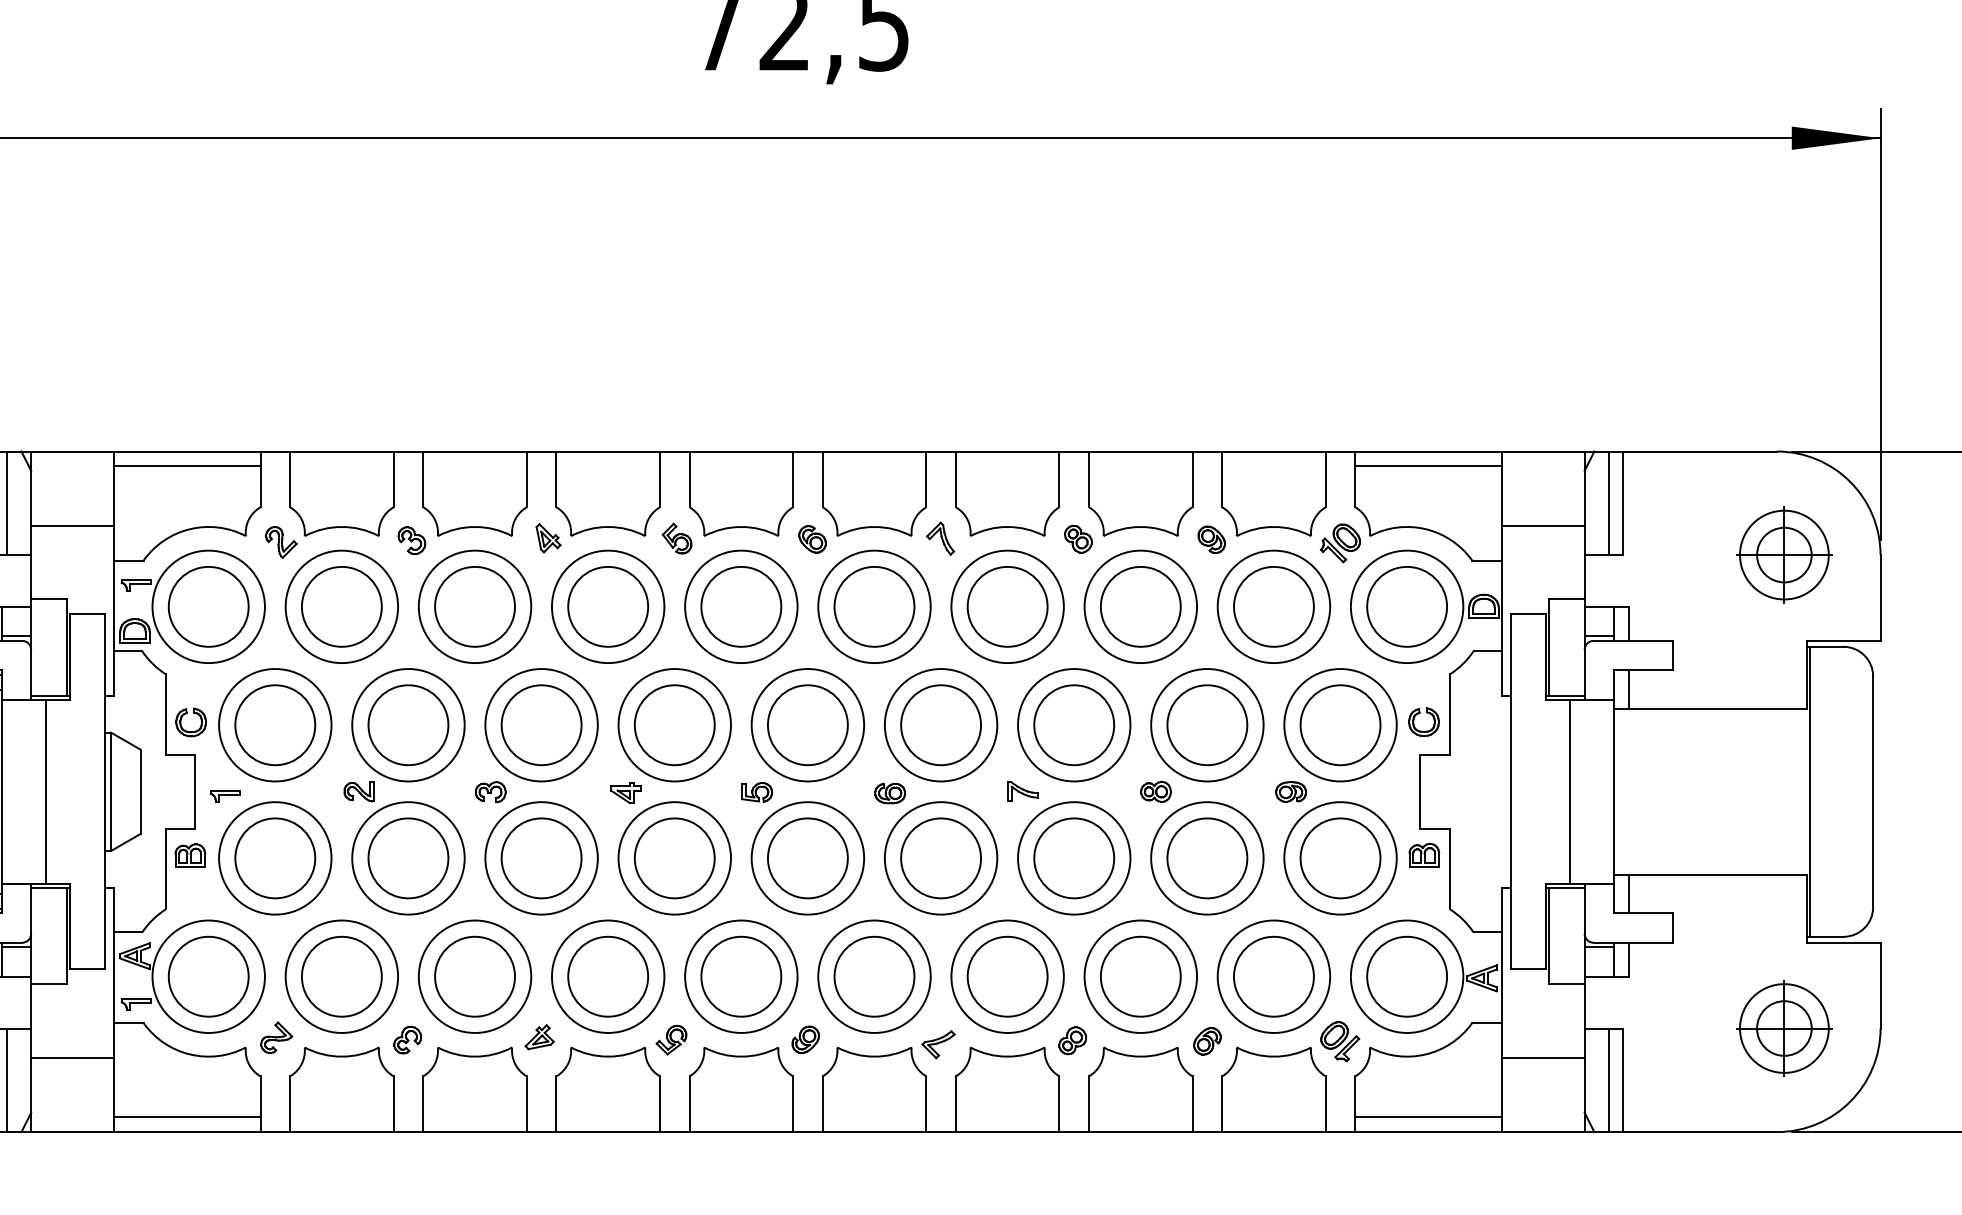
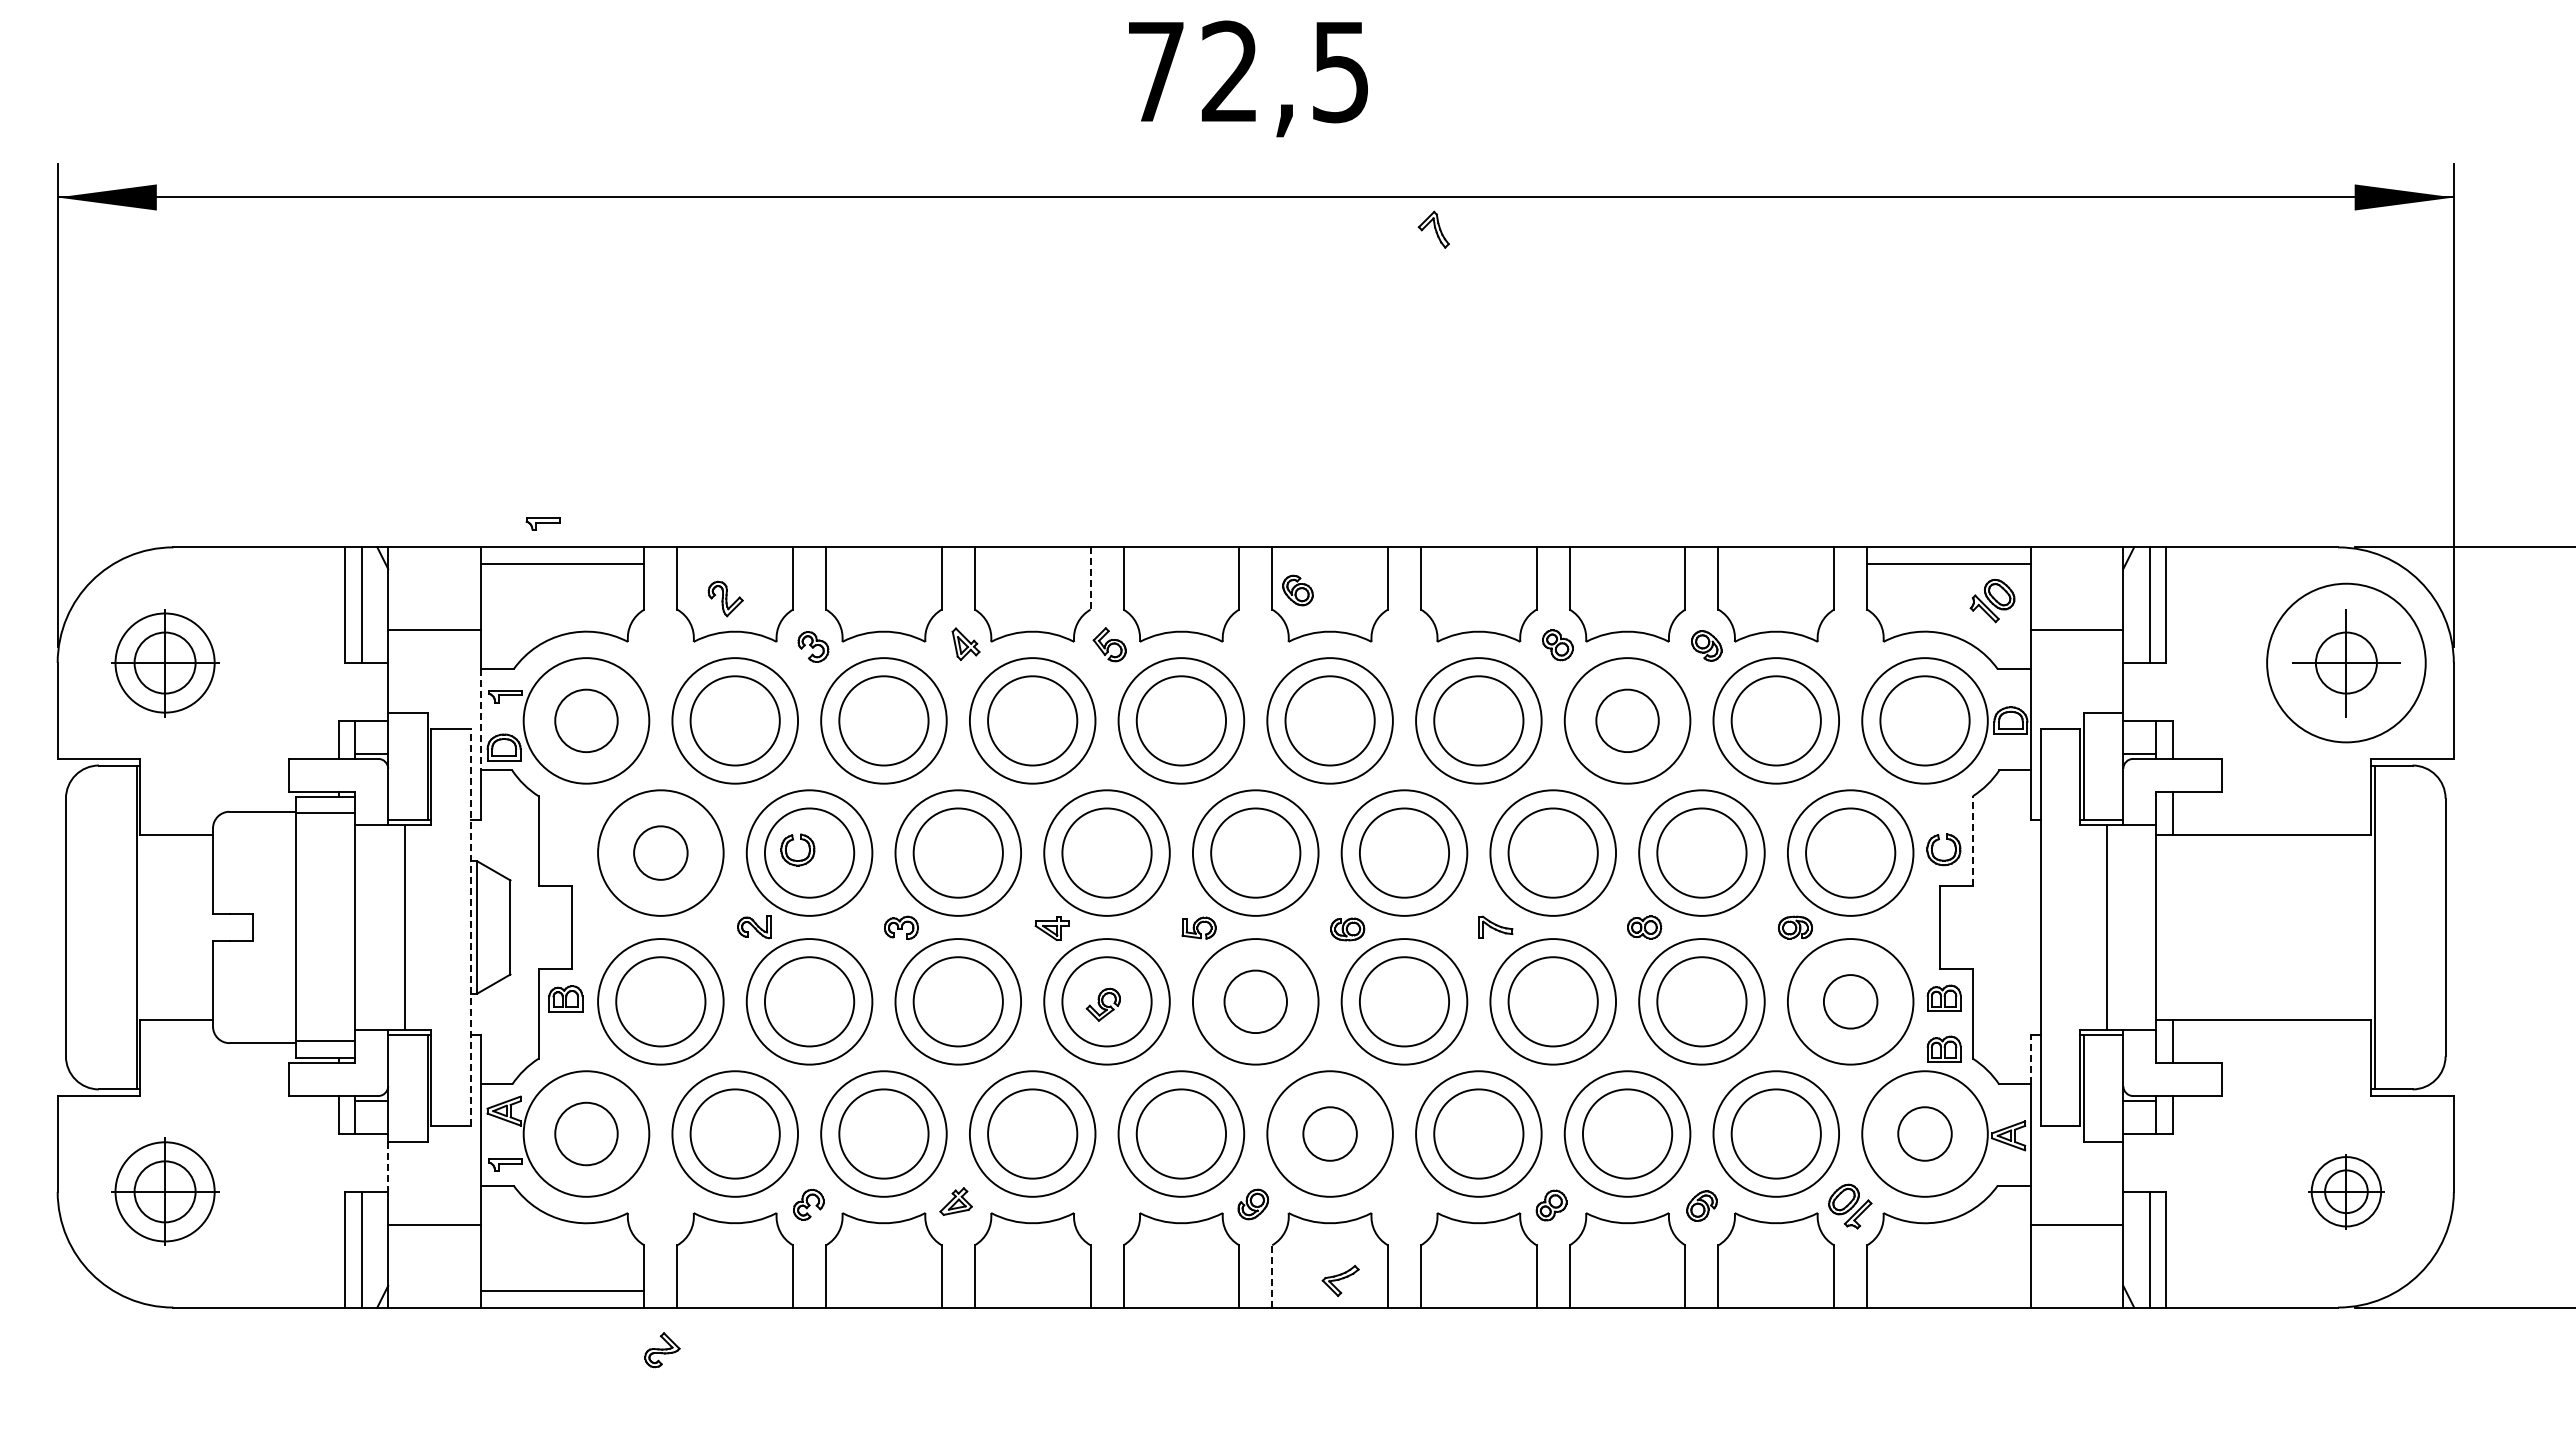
line: (659, 480) -> (1090, 579), solid -> dashed
part: (940, 538) -> (1433, 229), moved
part: (812, 539) -> (1297, 590), moved
part: (281, 542) -> (725, 598), moved
part: (1340, 543) -> (1992, 601), moved
circle: (1784, 554) -> (2346, 662), size x1.6
line: (113, 605) -> (480, 719), solid -> dashed
circle: (208, 606) -> (586, 720), size x0.7
circle: (1140, 606) -> (1627, 720), size x0.7
part: (187, 713) -> (793, 840), moved
line: (1449, 714) -> (1972, 841), solid -> dashed
circle: (274, 724) -> (660, 852), size x0.6
line: (104, 790) -> (470, 926), solid -> dashed
part: (224, 795) -> (542, 523), moved
circle: (807, 858) -> (1255, 1001), size x0.7
circle: (1340, 858) -> (1850, 1001), size x0.6
part: (1423, 900) -> (1943, 1048), added
line: (1501, 910) -> (2030, 1059), solid -> dashed
circle: (208, 976) -> (586, 1133), size x0.7
circle: (873, 976) -> (1329, 1133), size x0.6
circle: (1406, 976) -> (1924, 1133), size x0.6
line: (31, 1006) -> (388, 1167), solid -> dashed
part: (1784, 1028) -> (2346, 1191), size x0.7
part: (276, 1038) -> (662, 1350), moved
part: (670, 1039) -> (1102, 1004), moved
part: (938, 1045) -> (1340, 1281), moved
line: (822, 1103) -> (1272, 1275), solid -> dashed
line: (1428, 1117) -> (1948, 1291), removed

